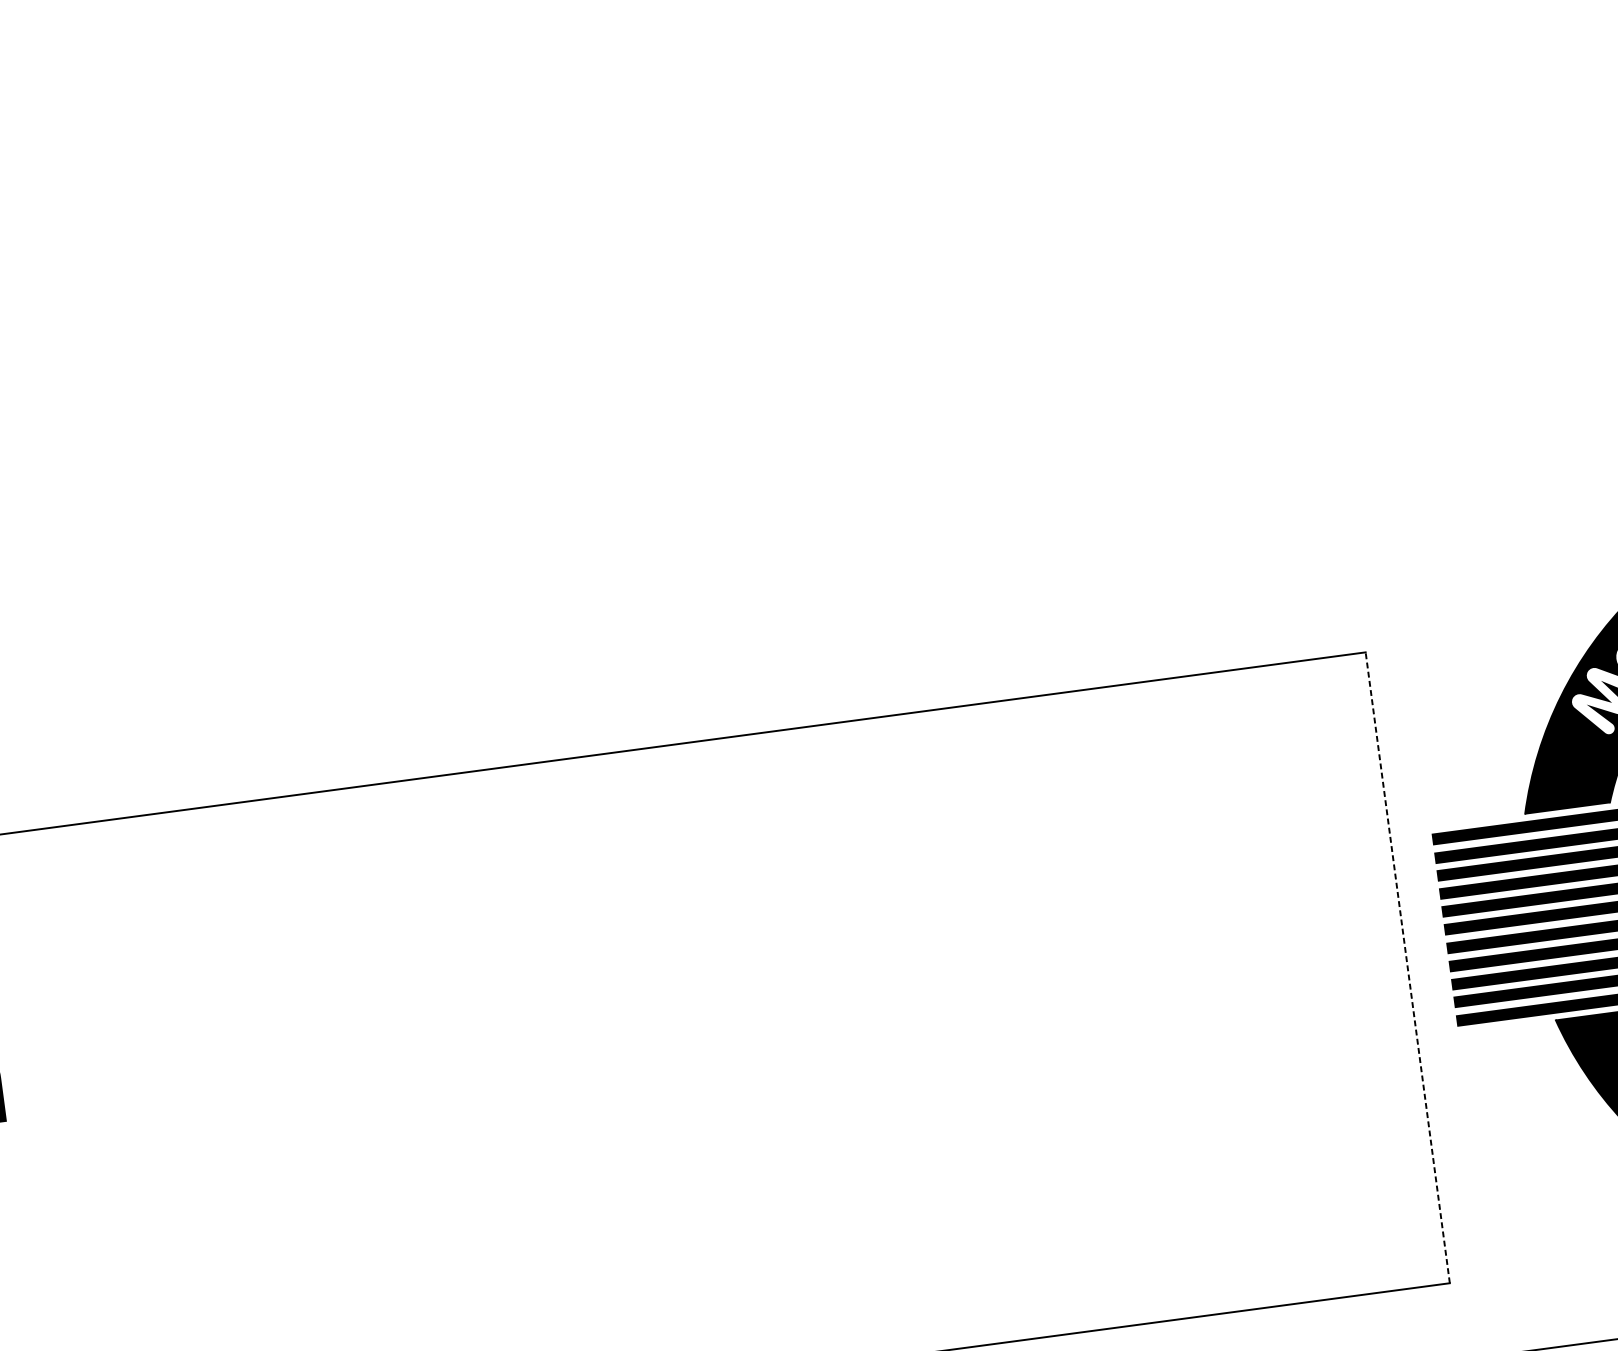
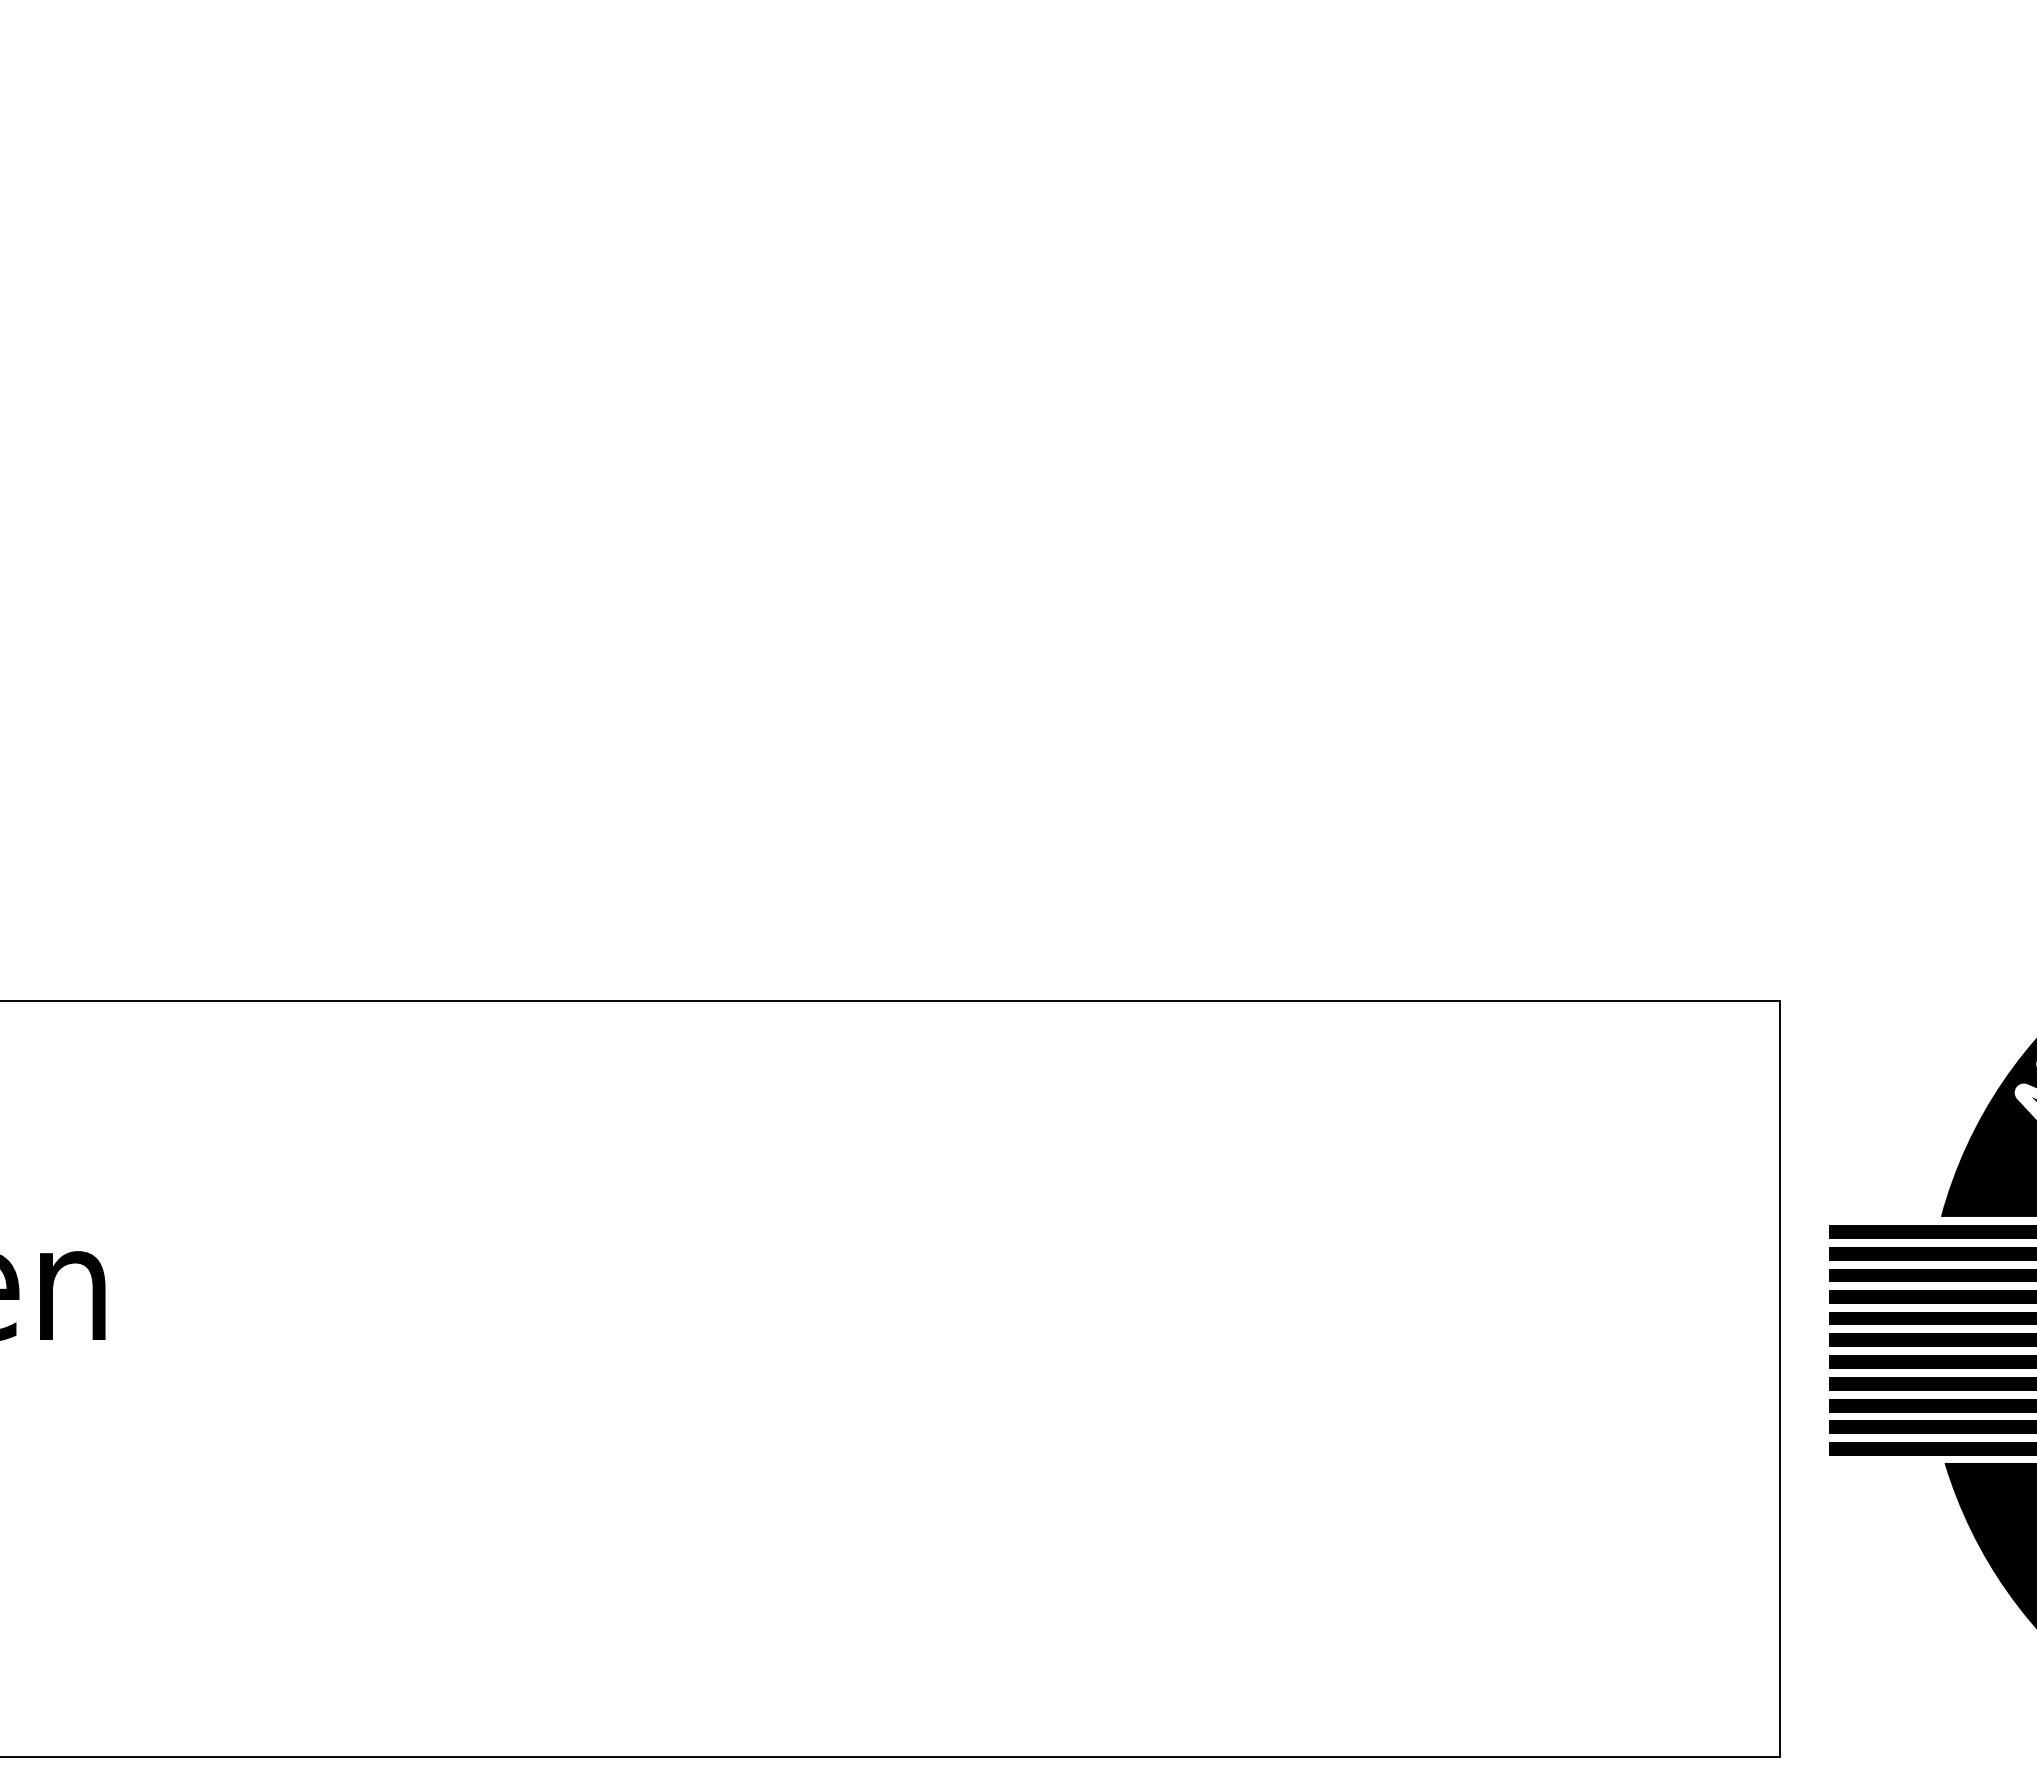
line: (1407, 967) -> (1779, 1378), dashed -> solid

